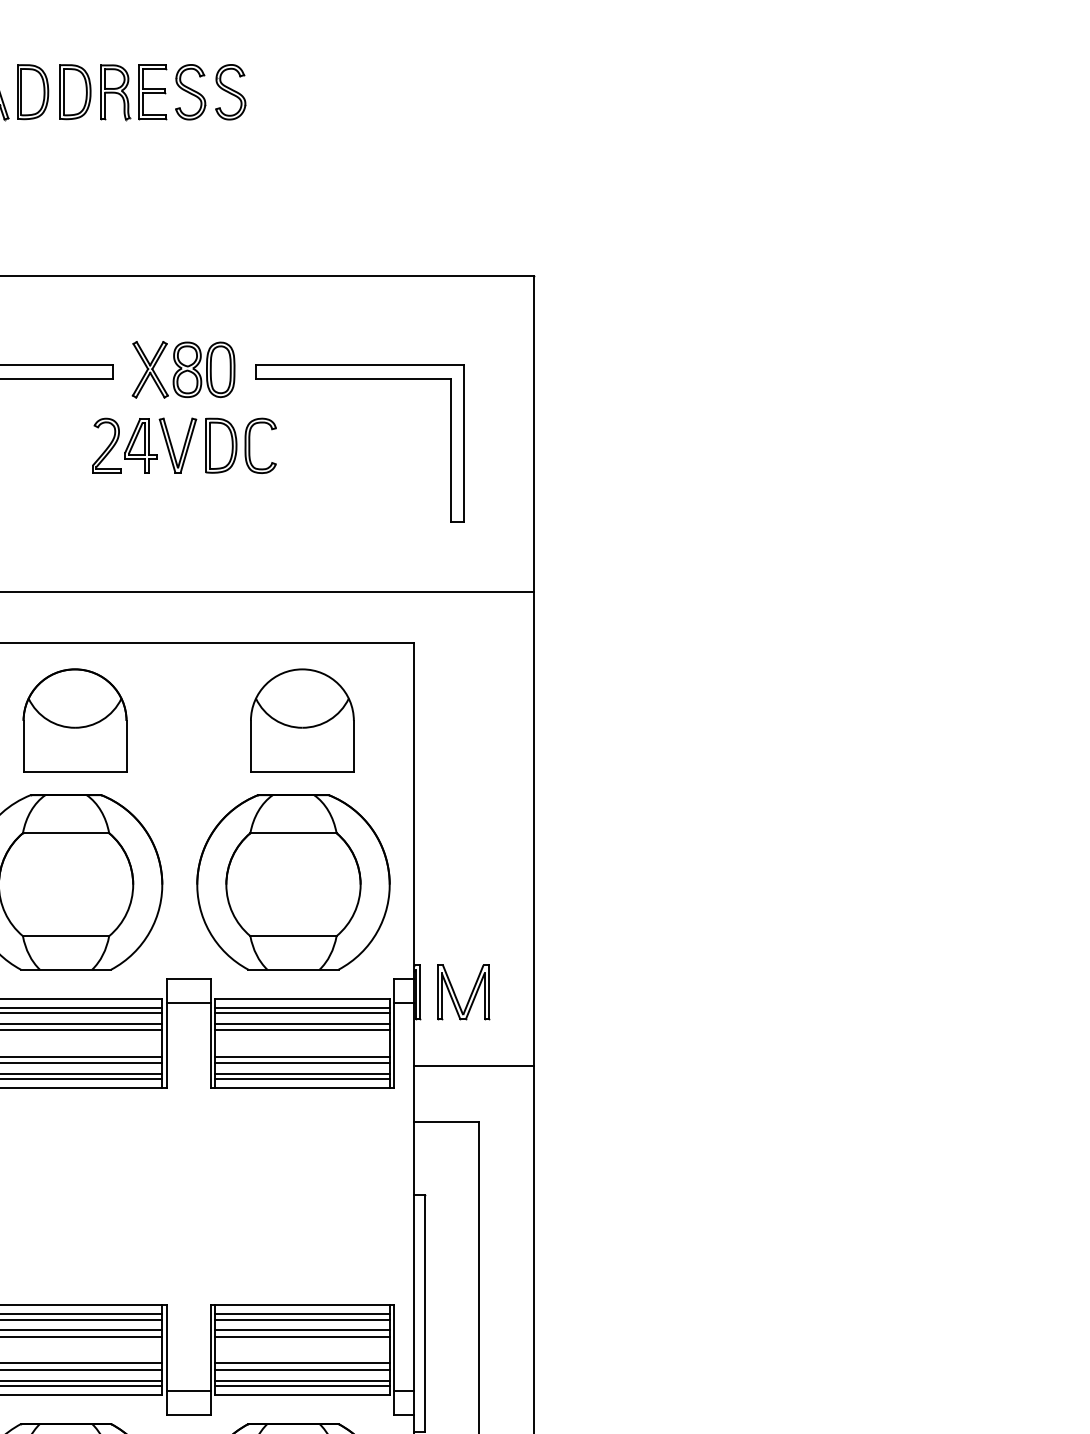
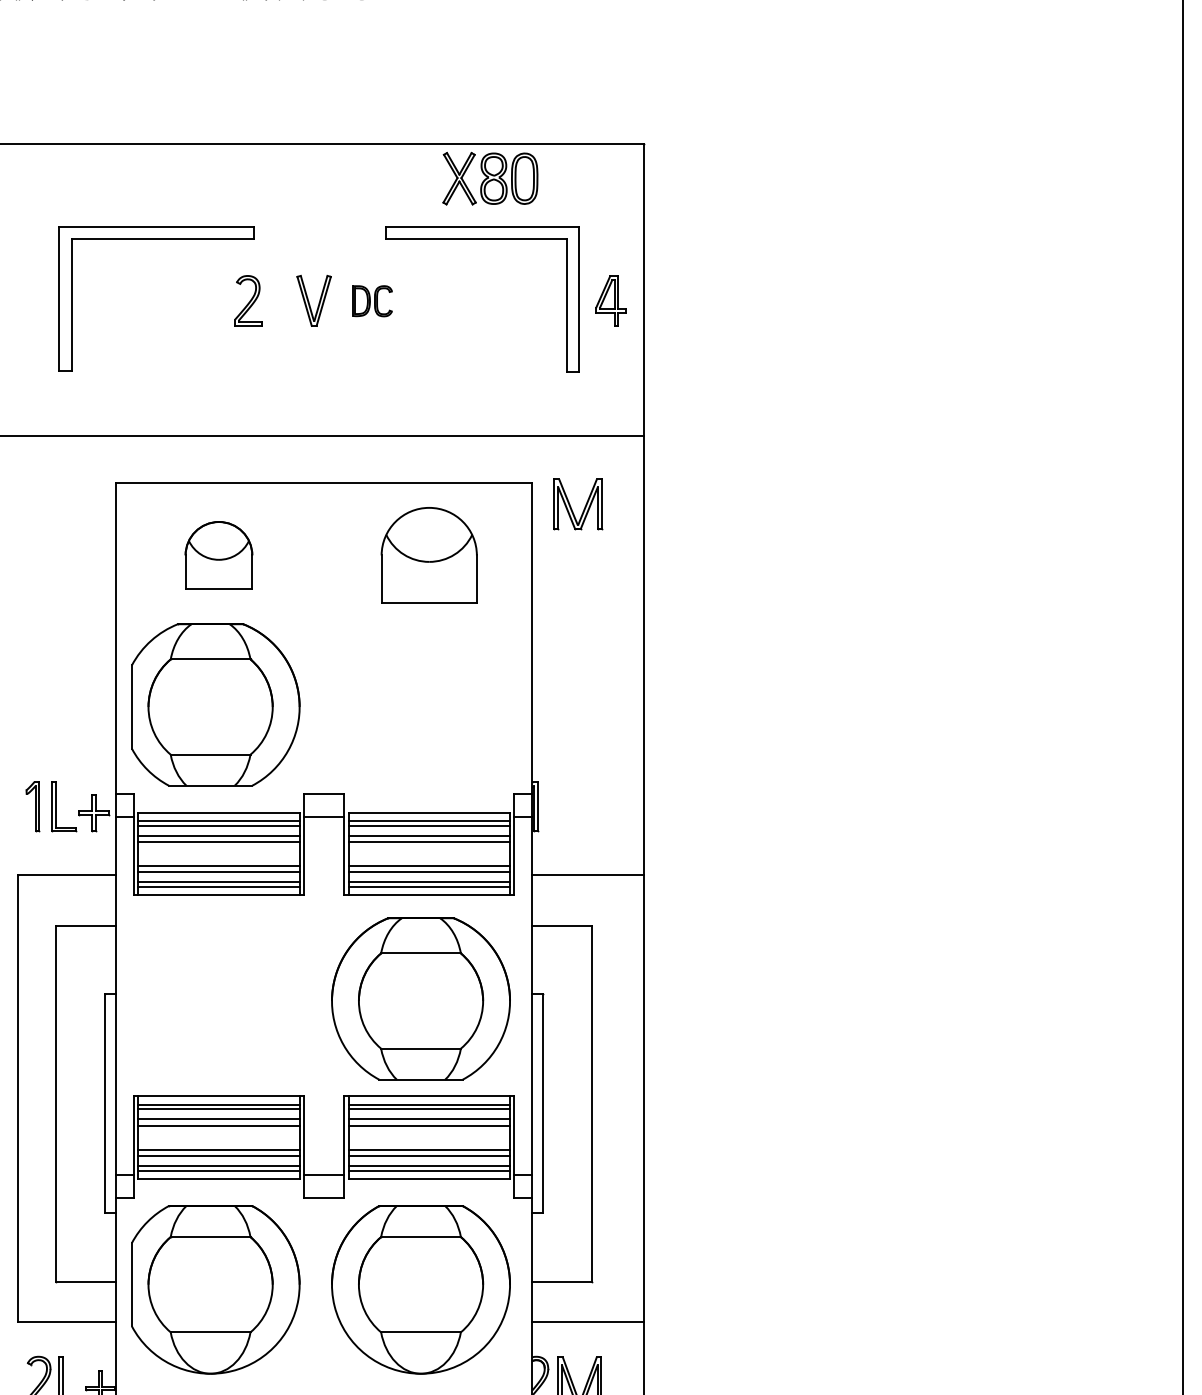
part: (183, 369) -> (490, 178), moved
part: (140, 445) -> (610, 300), moved
part: (241, 446) -> (372, 301), size x0.6
part: (74, 719) -> (218, 554), size x0.7
part: (292, 881) -> (420, 998), moved
part: (470, 994) -> (584, 506), moved

